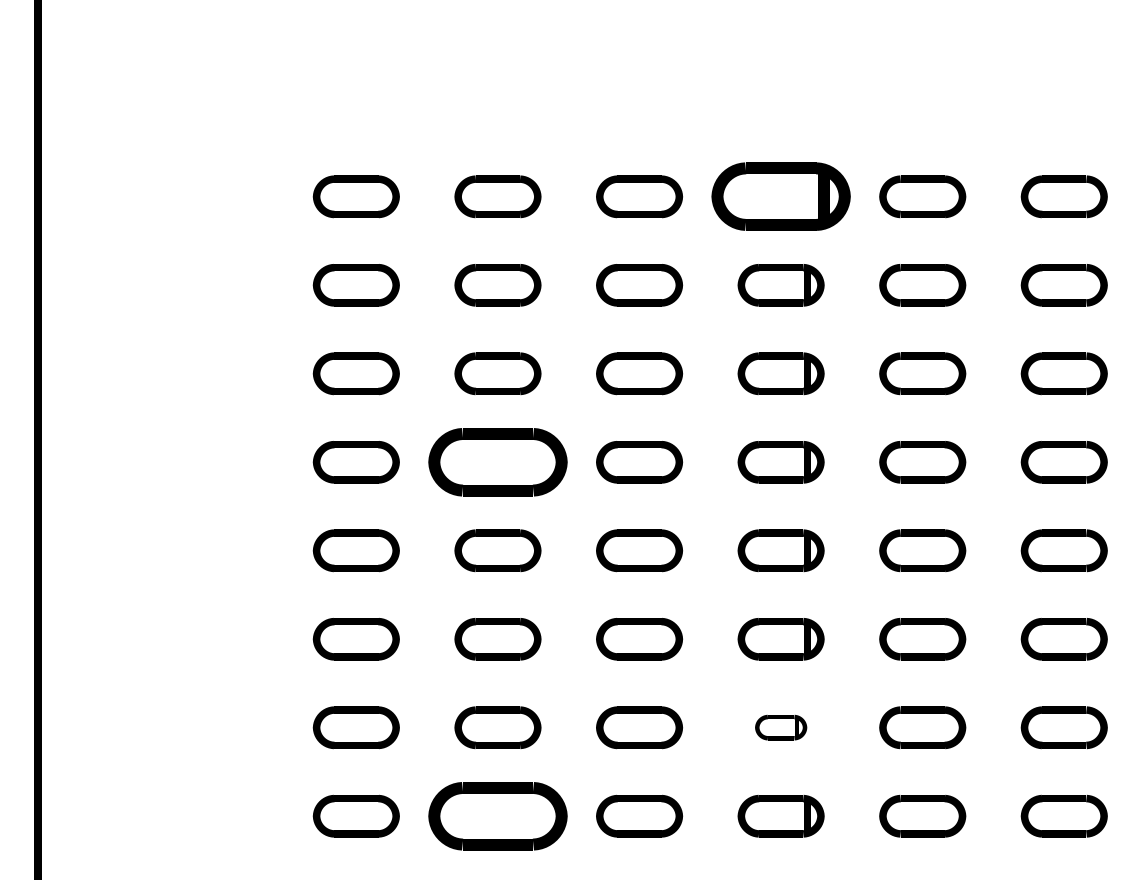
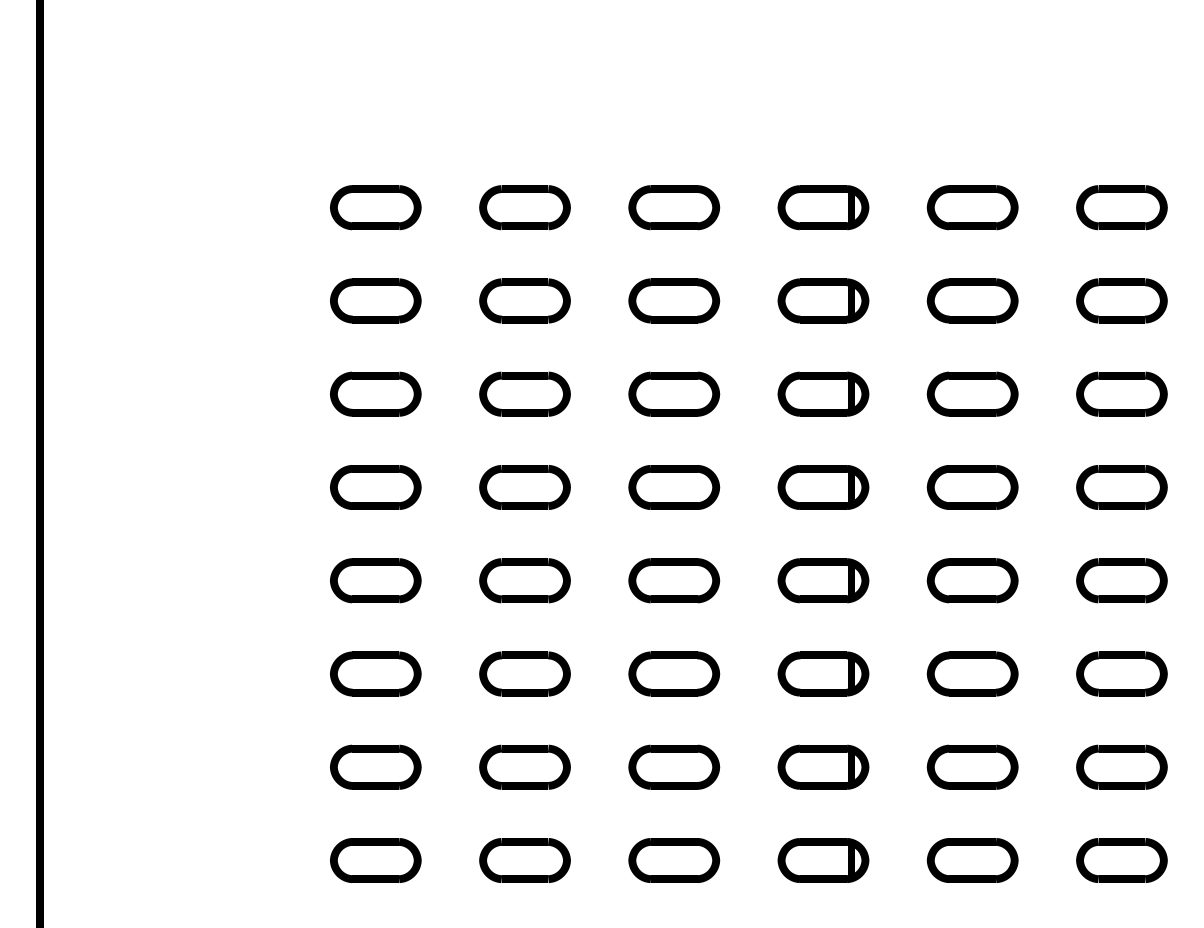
part: (781, 196) -> (823, 207), size x0.62
part: (497, 462) -> (524, 487), size x0.62
part: (781, 727) -> (823, 766), size x1.67
part: (497, 816) -> (524, 860), size x0.62

